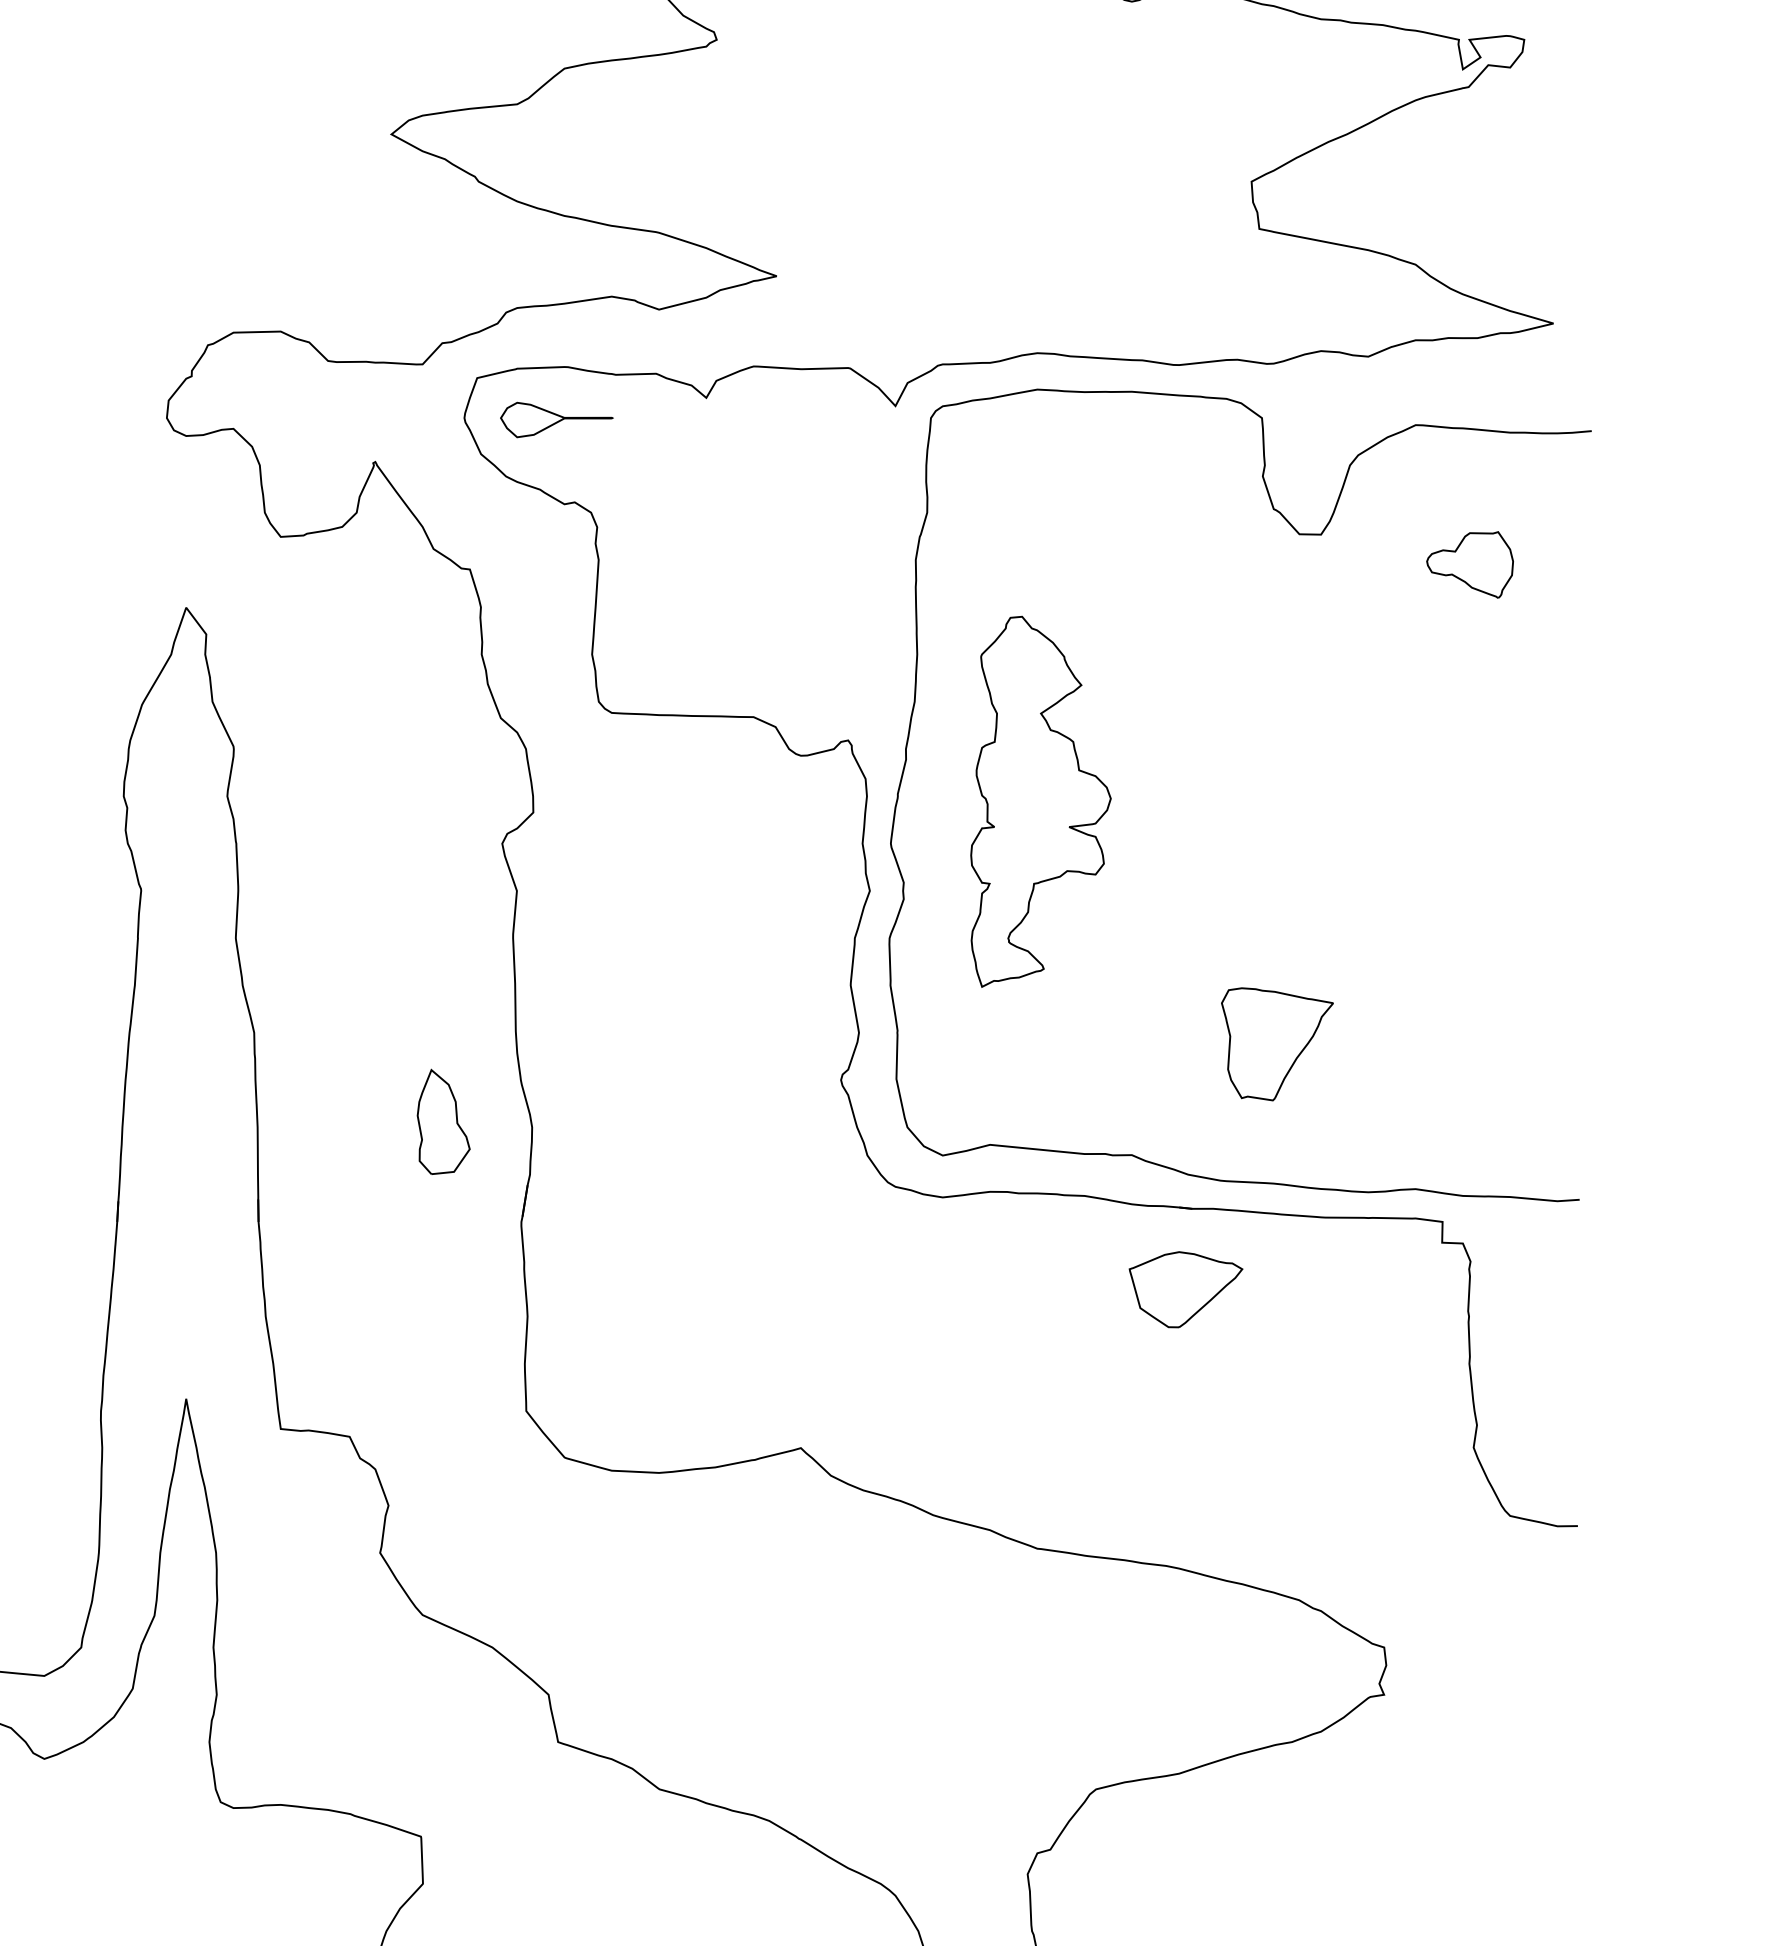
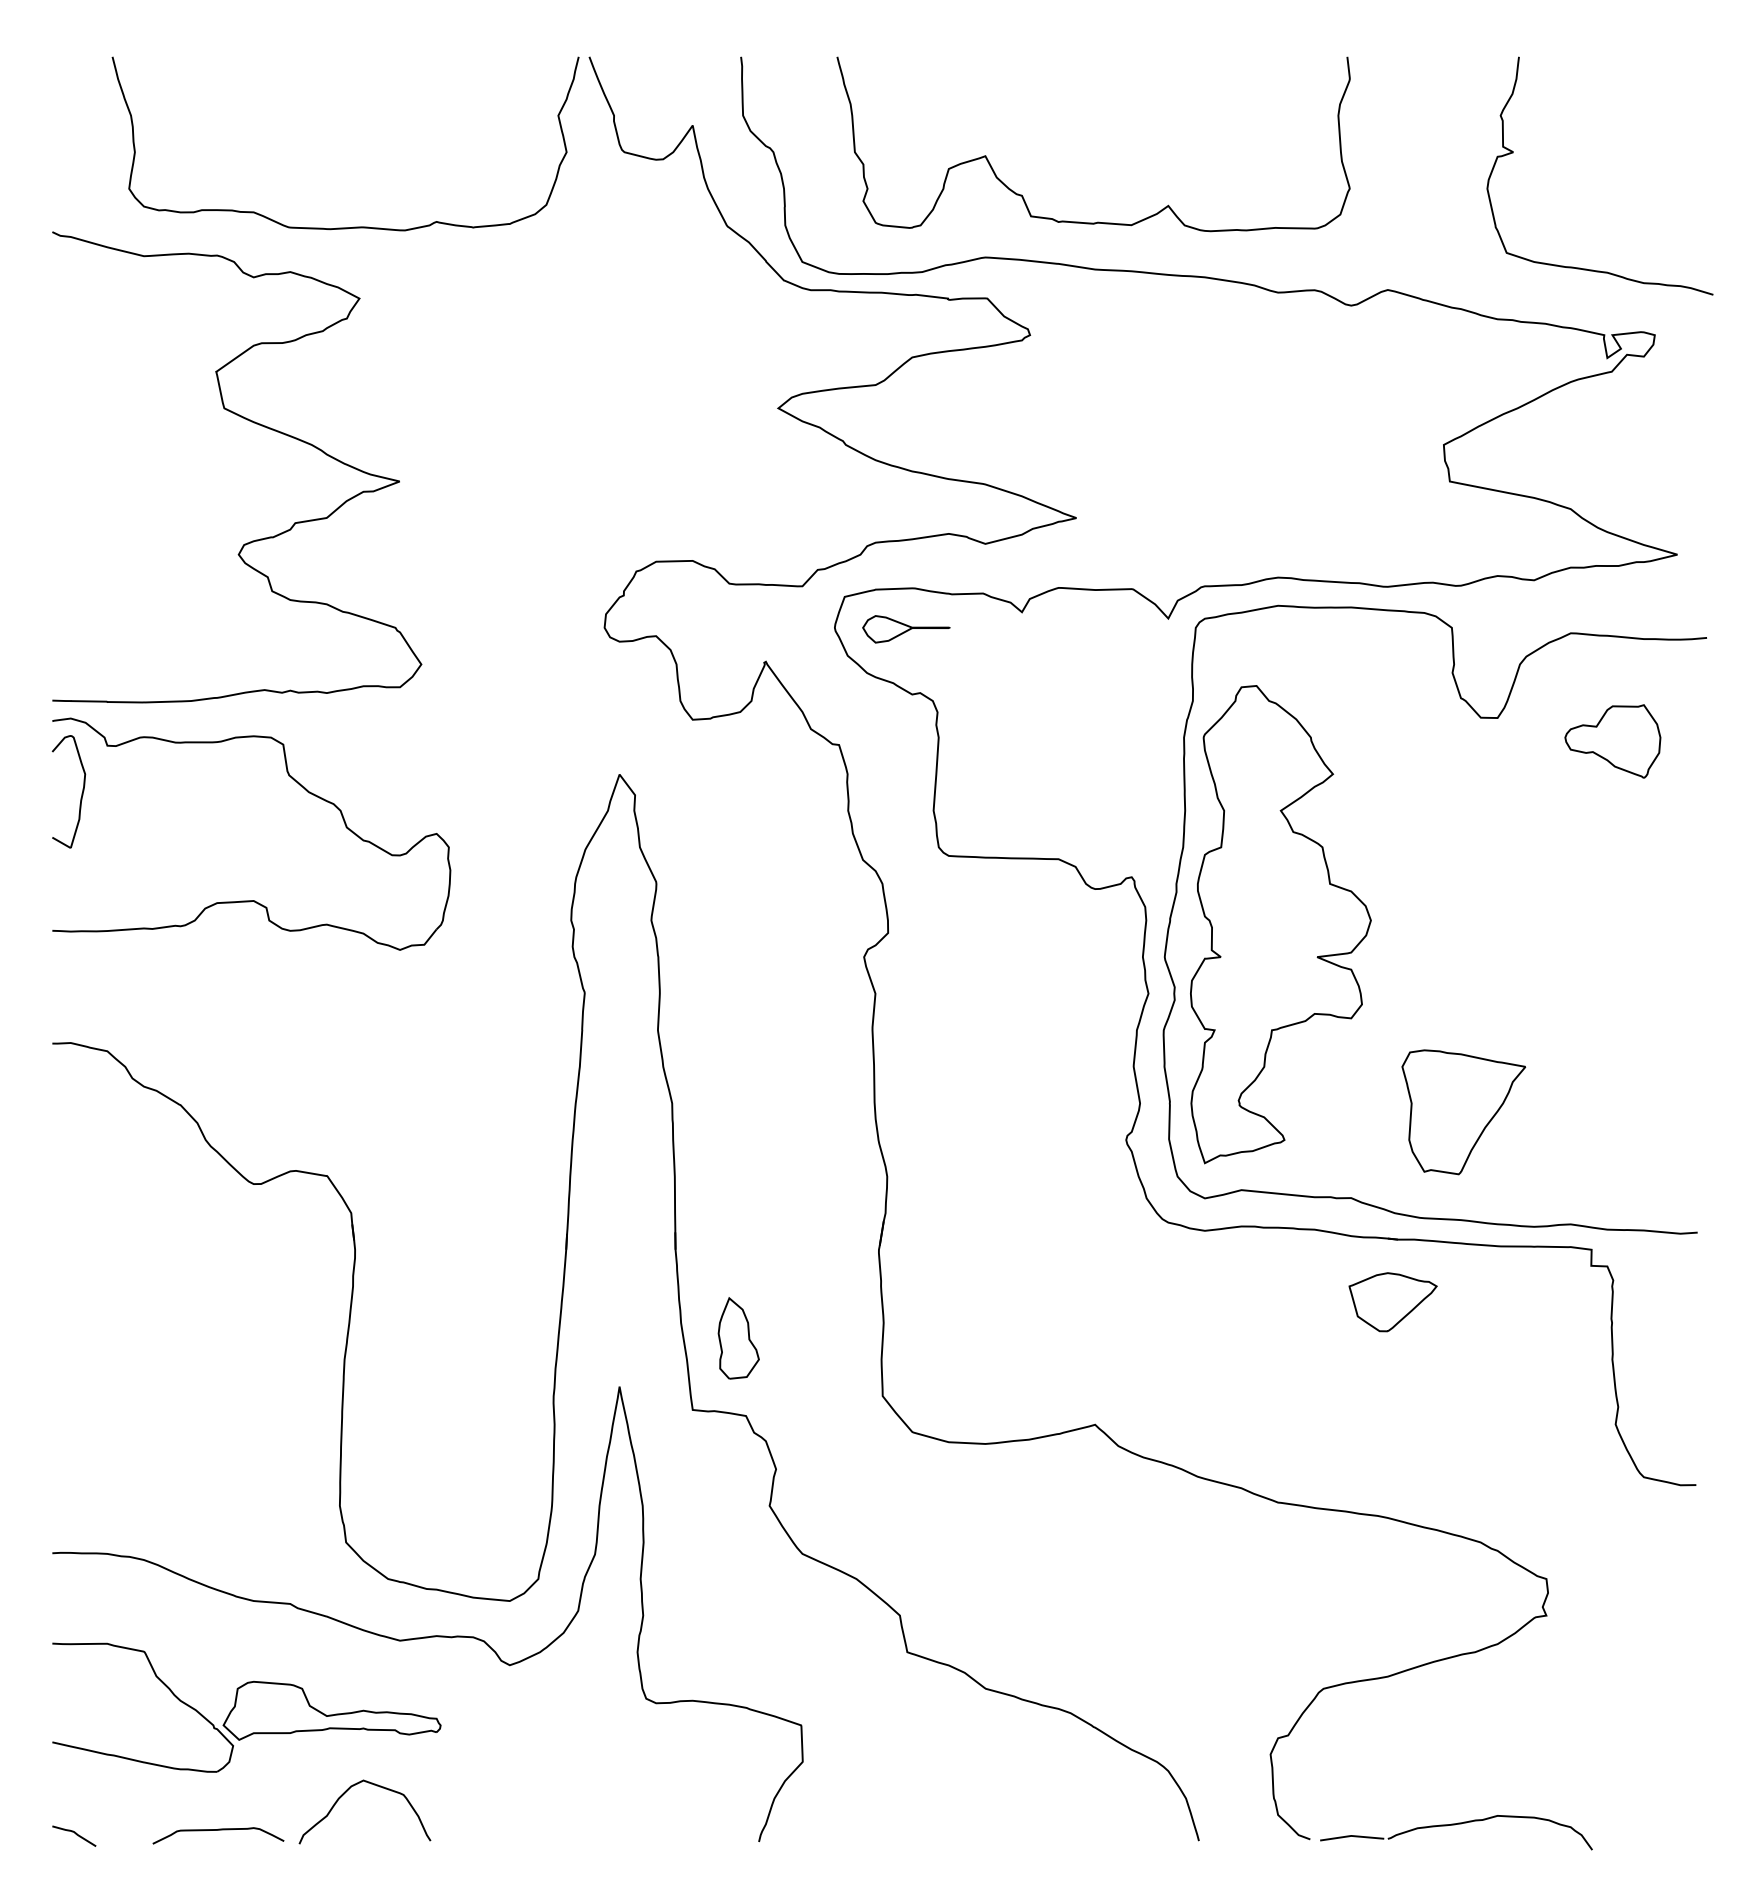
part: (1469, 564) -> (1612, 741), size x1.43
part: (1040, 801) -> (1280, 924), size x1.67
part: (1276, 1044) -> (1463, 1112), size x1.43
part: (443, 1122) -> (738, 1338), moved

